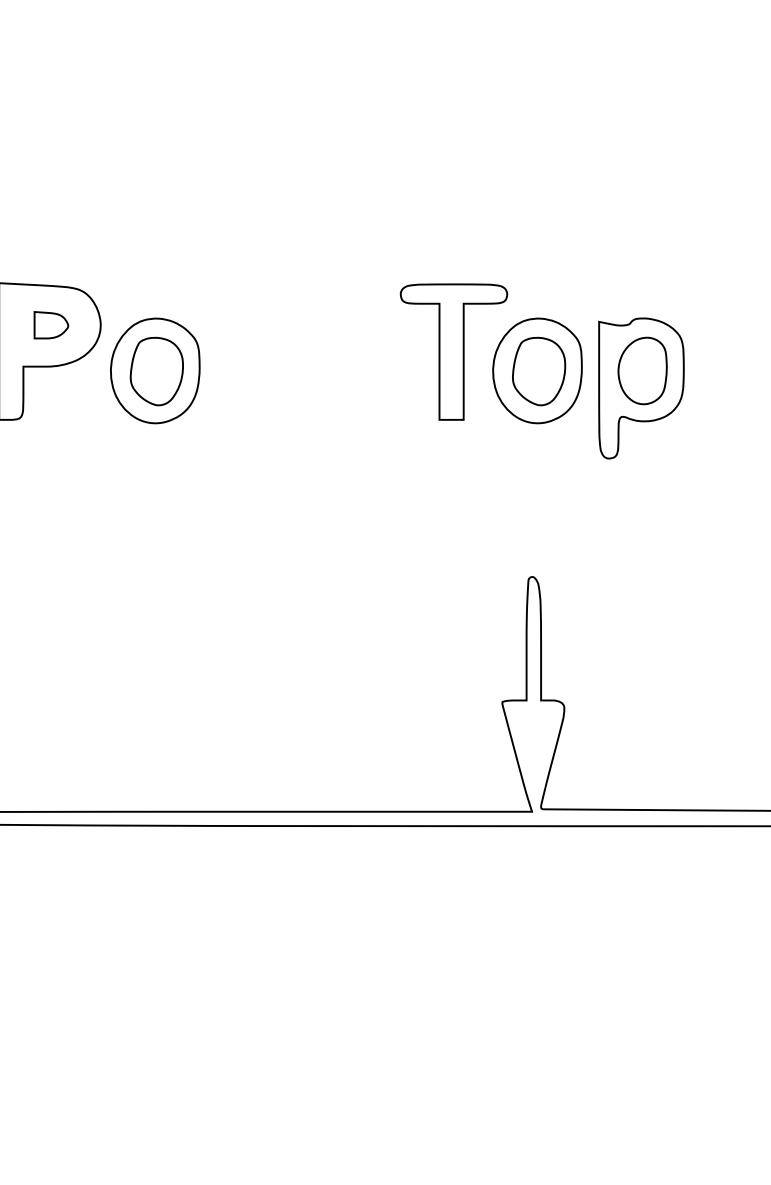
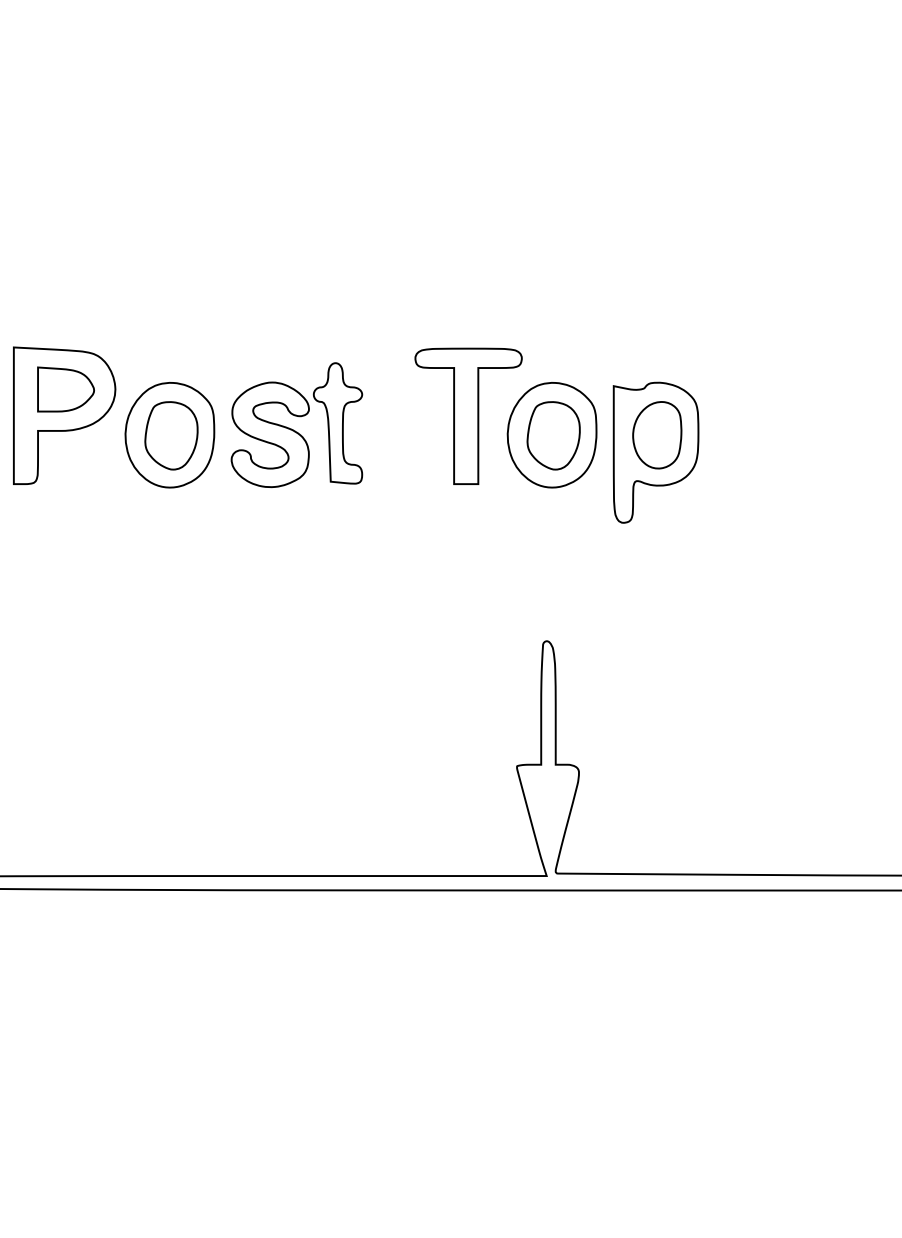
part: (50, 325) -> (65, 389), size x1.67
part: (281, 361) -> (296, 425), added

